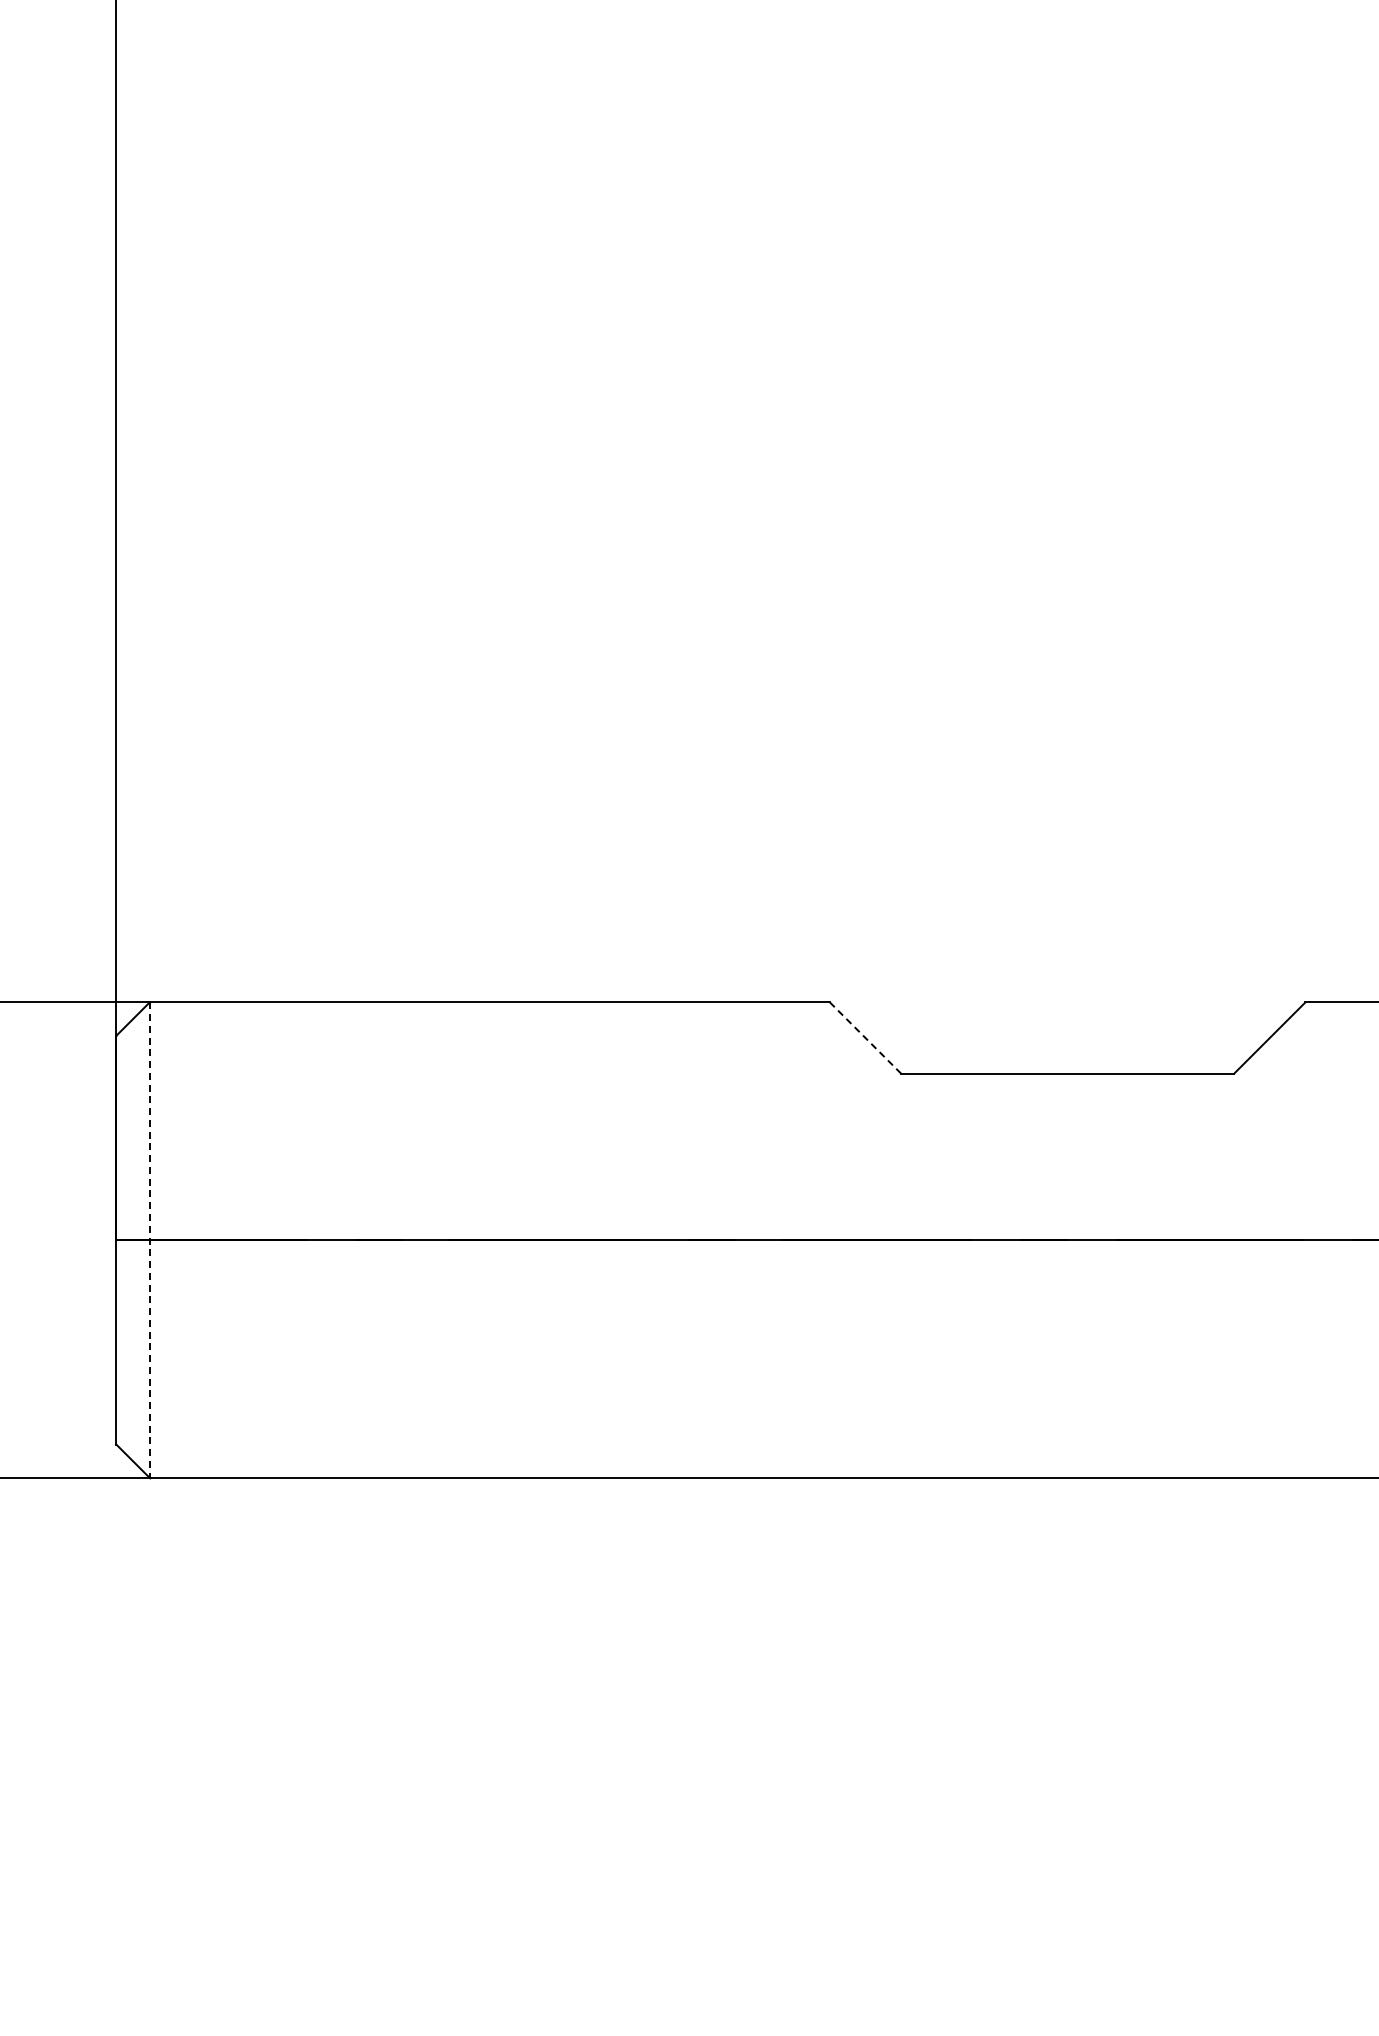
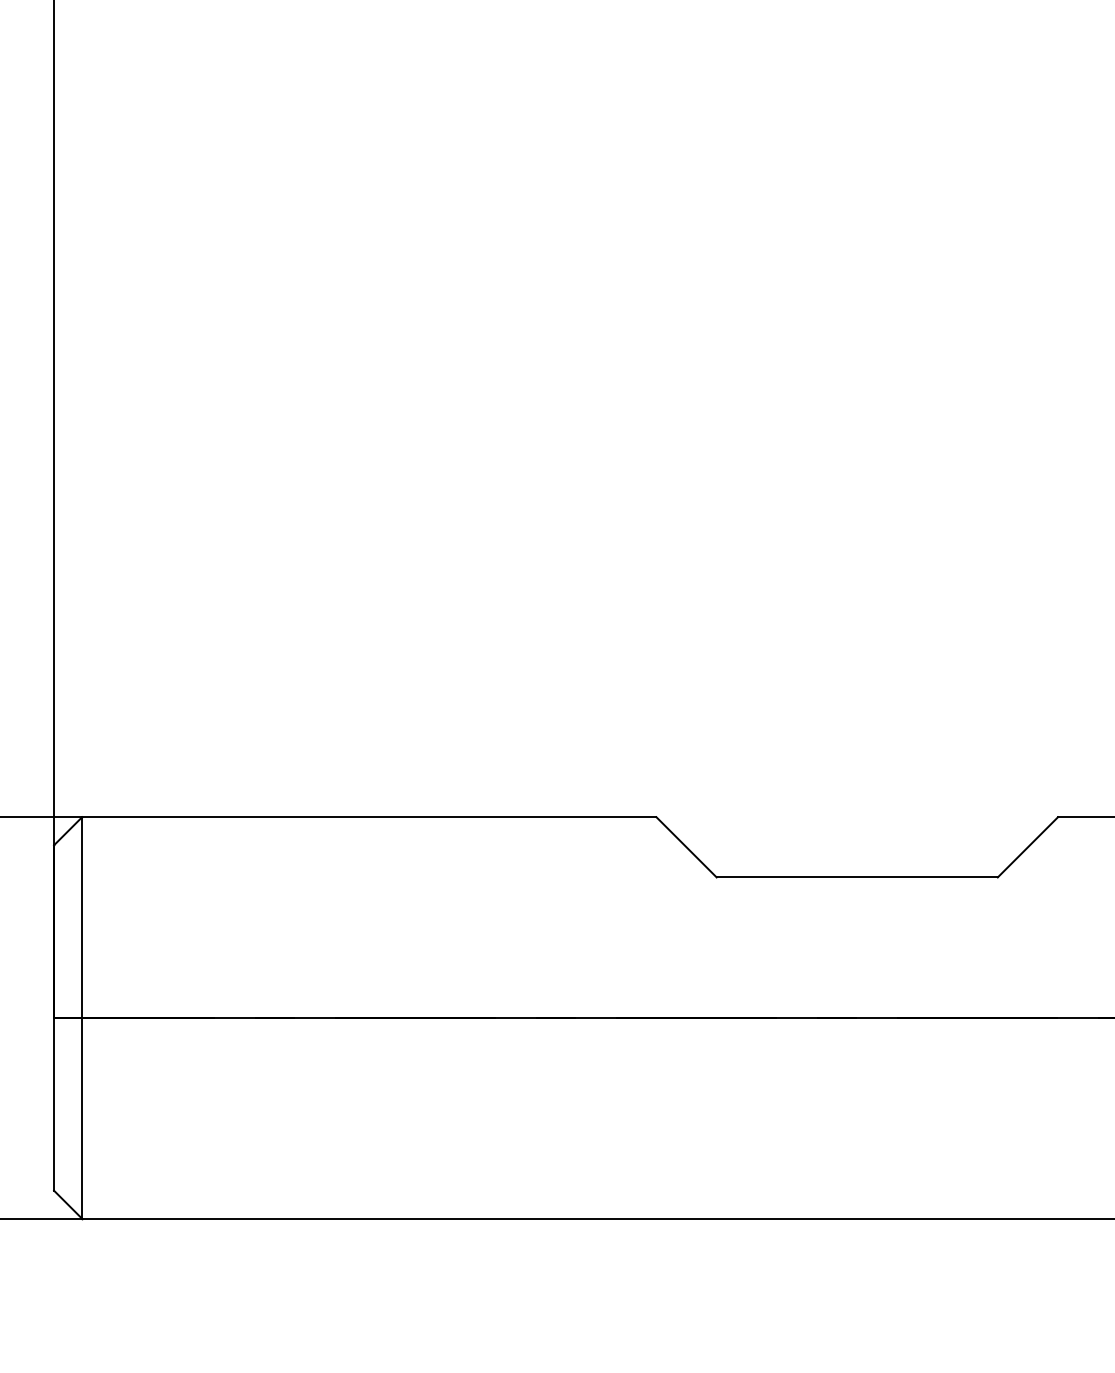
line: (865, 1037) -> (686, 846), dashed -> solid
line: (149, 1240) -> (81, 1018), dashed -> solid

